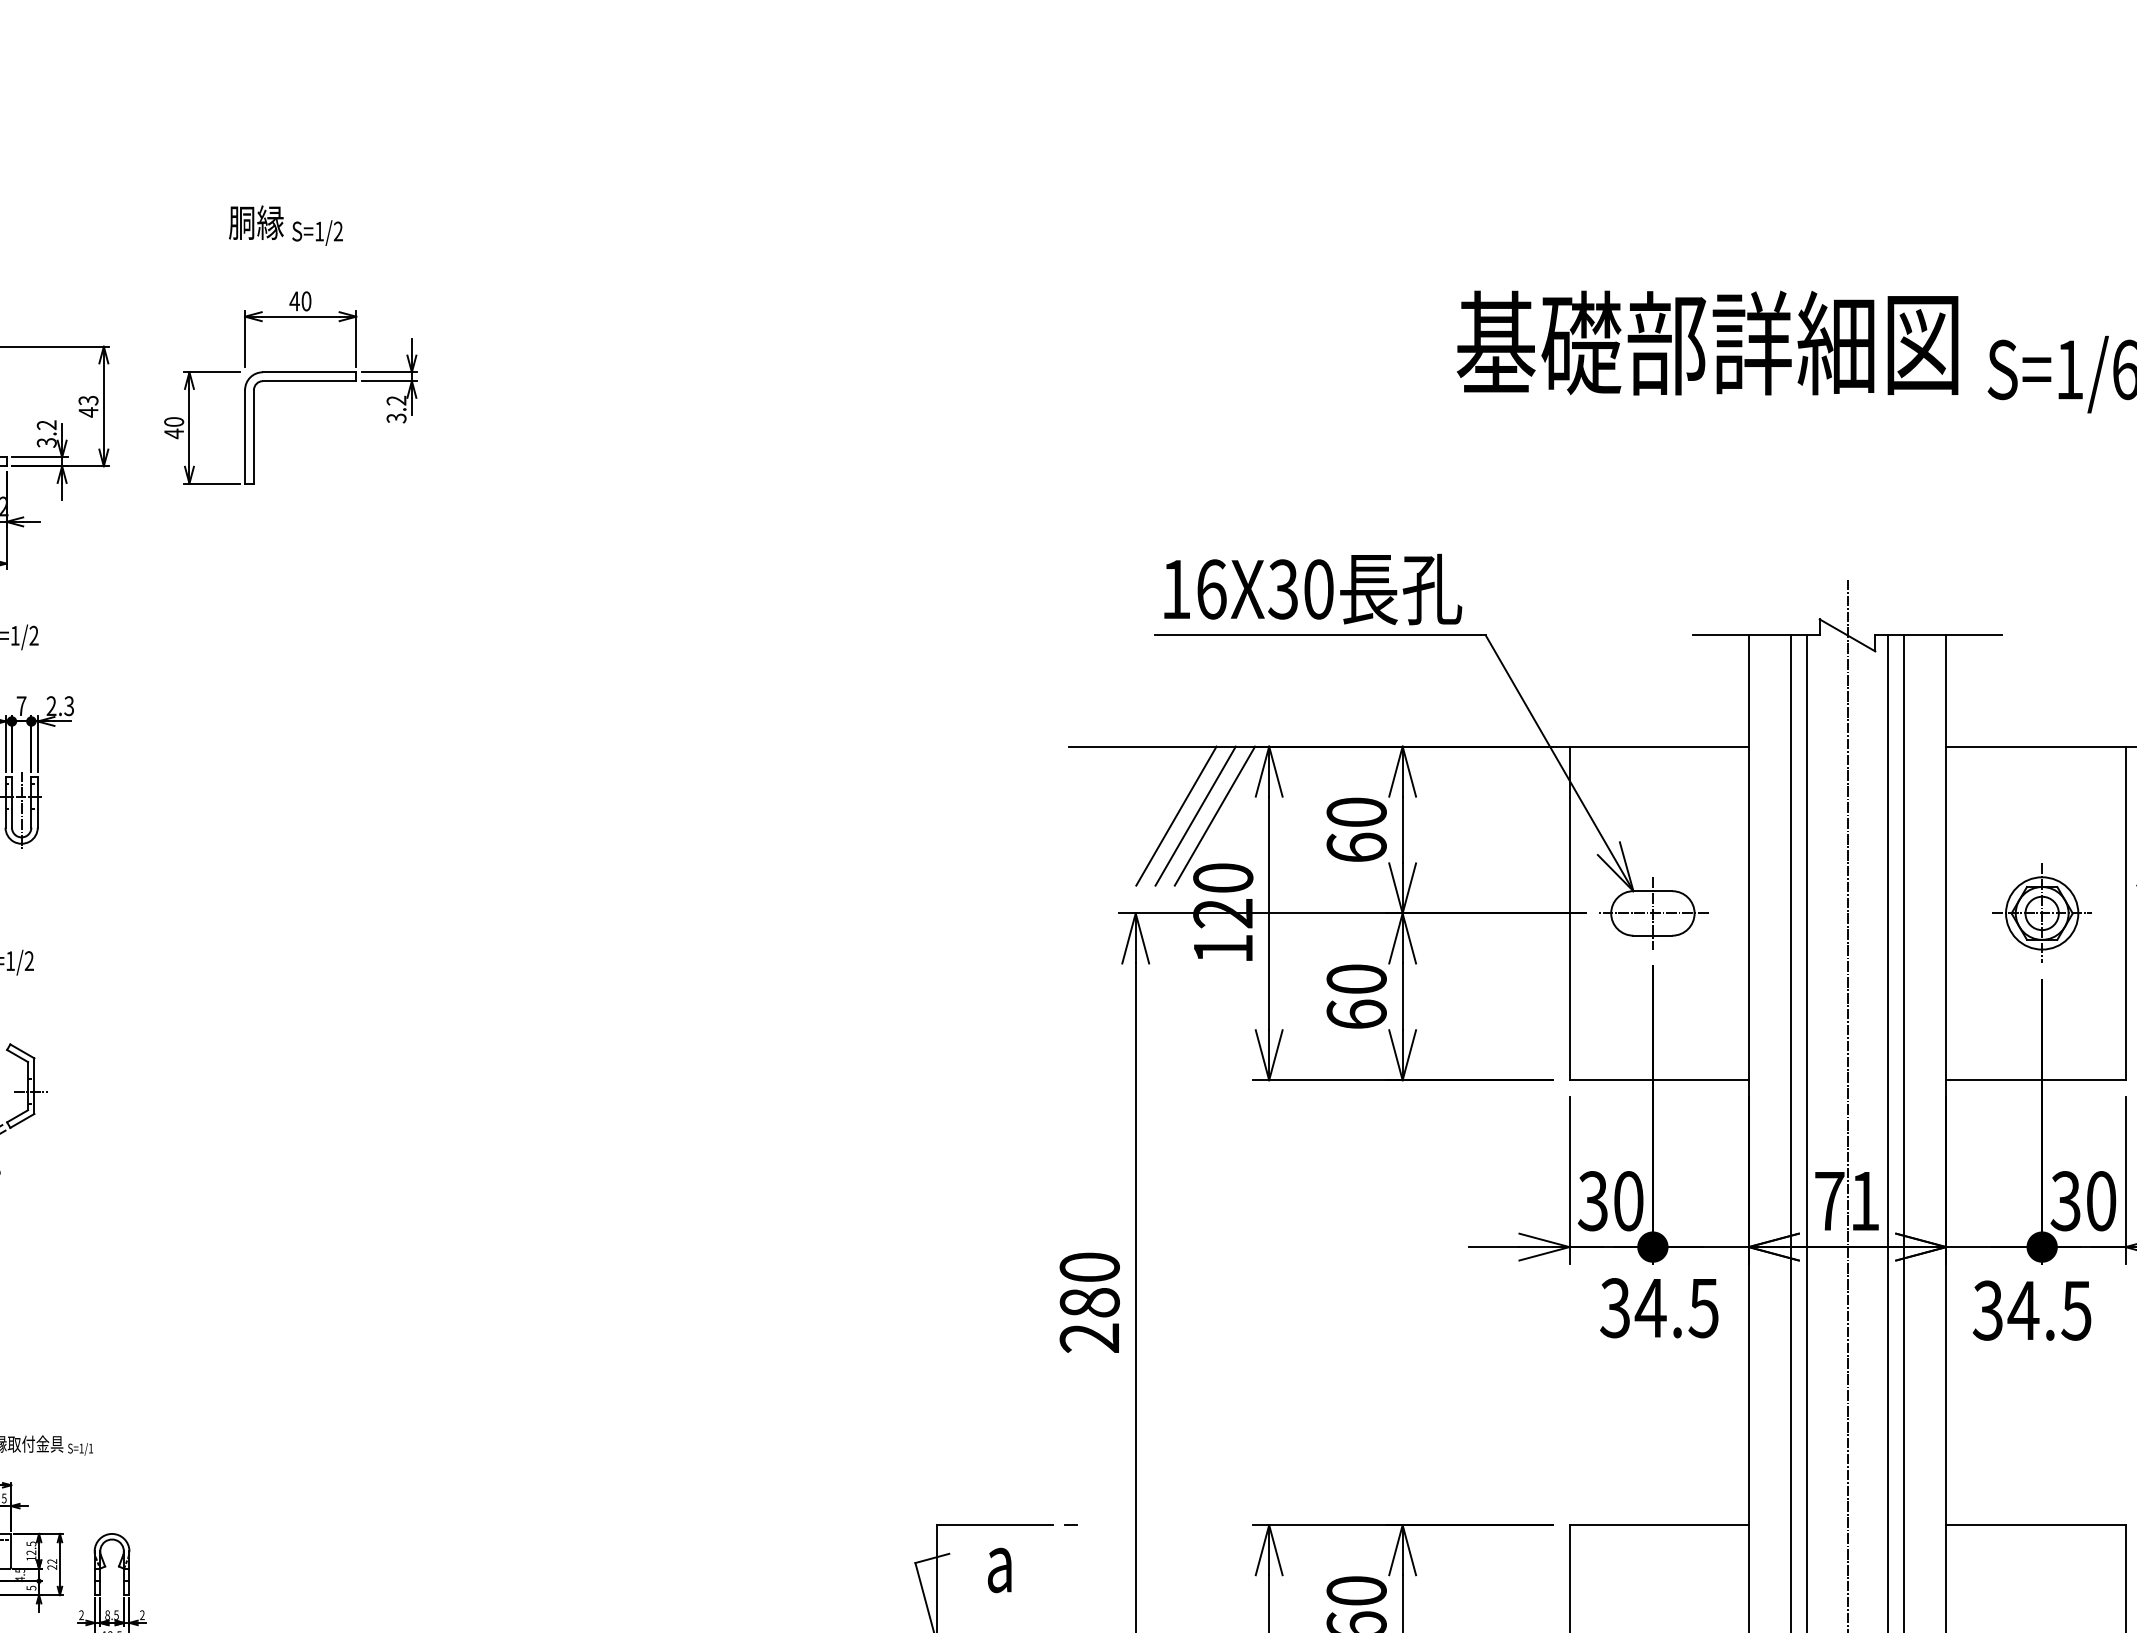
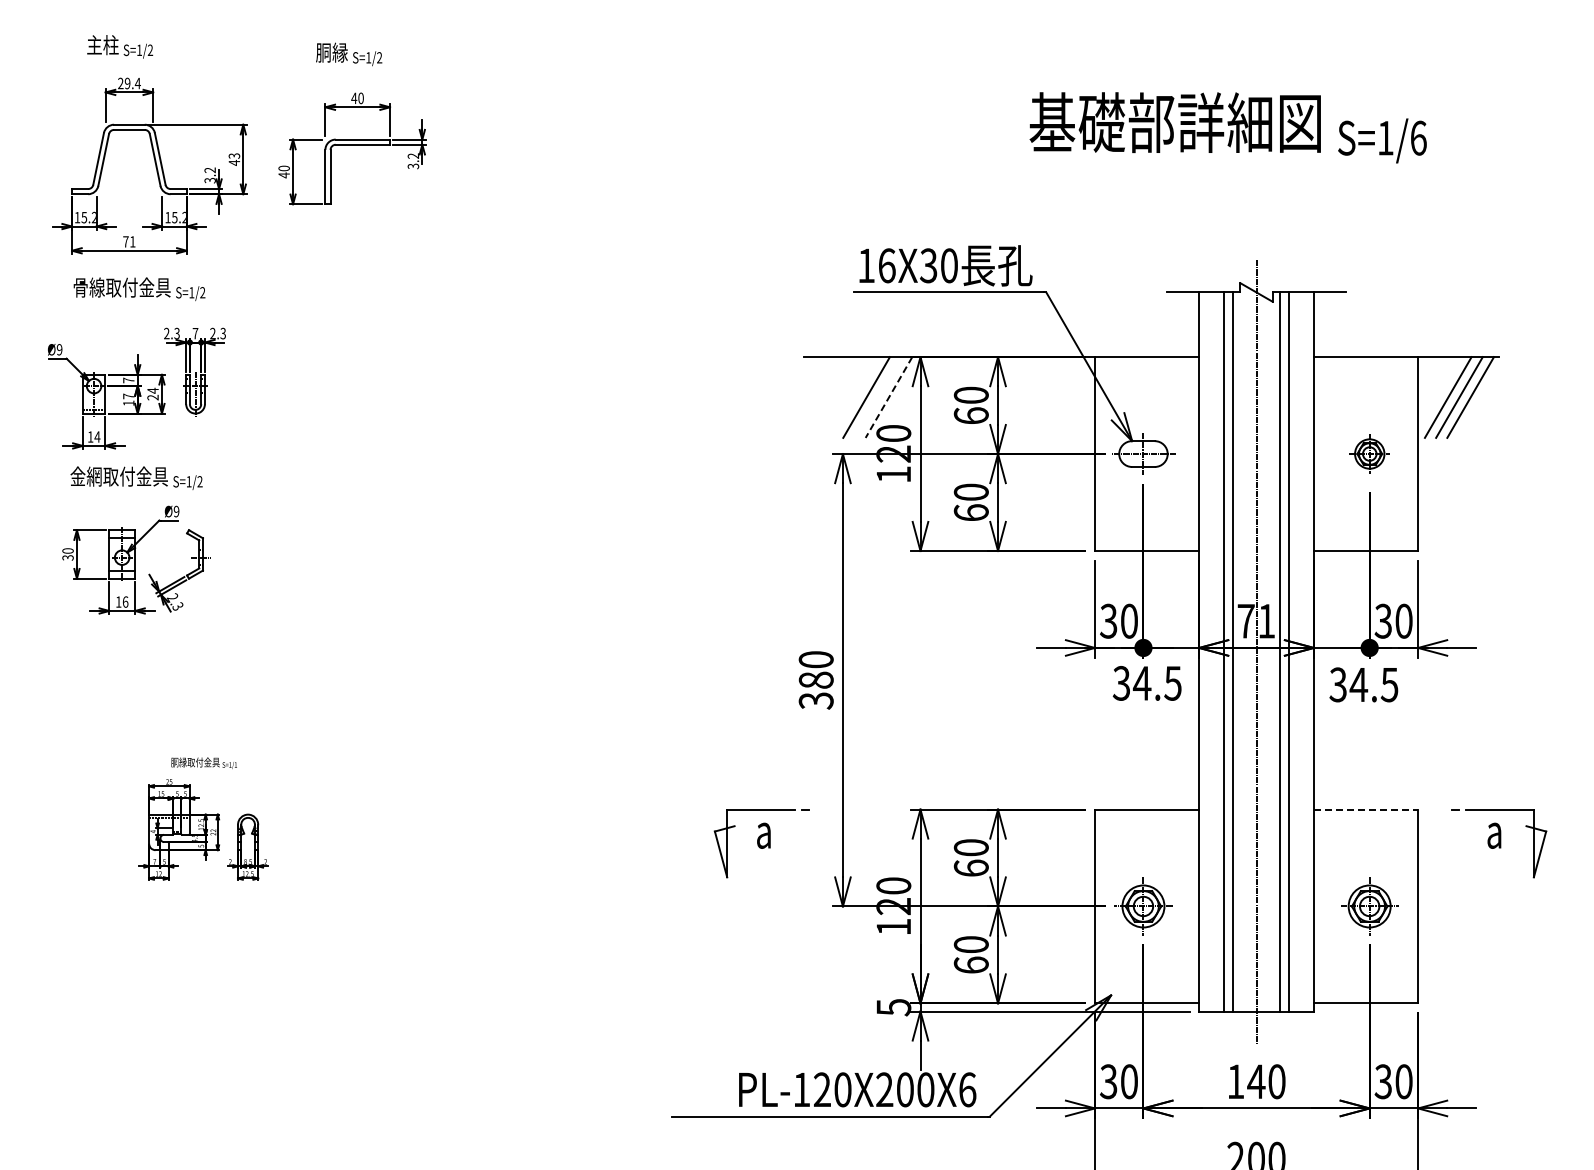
line: (1195, 816) -> (877, 397), removed
line: (1214, 816) -> (888, 397), solid -> dashed
part: (2041, 912) -> (1369, 453), size x0.7
text: (1090, 1337) -> (816, 700), 280 -> 380
line: (2036, 1525) -> (1366, 809), solid -> dashed

